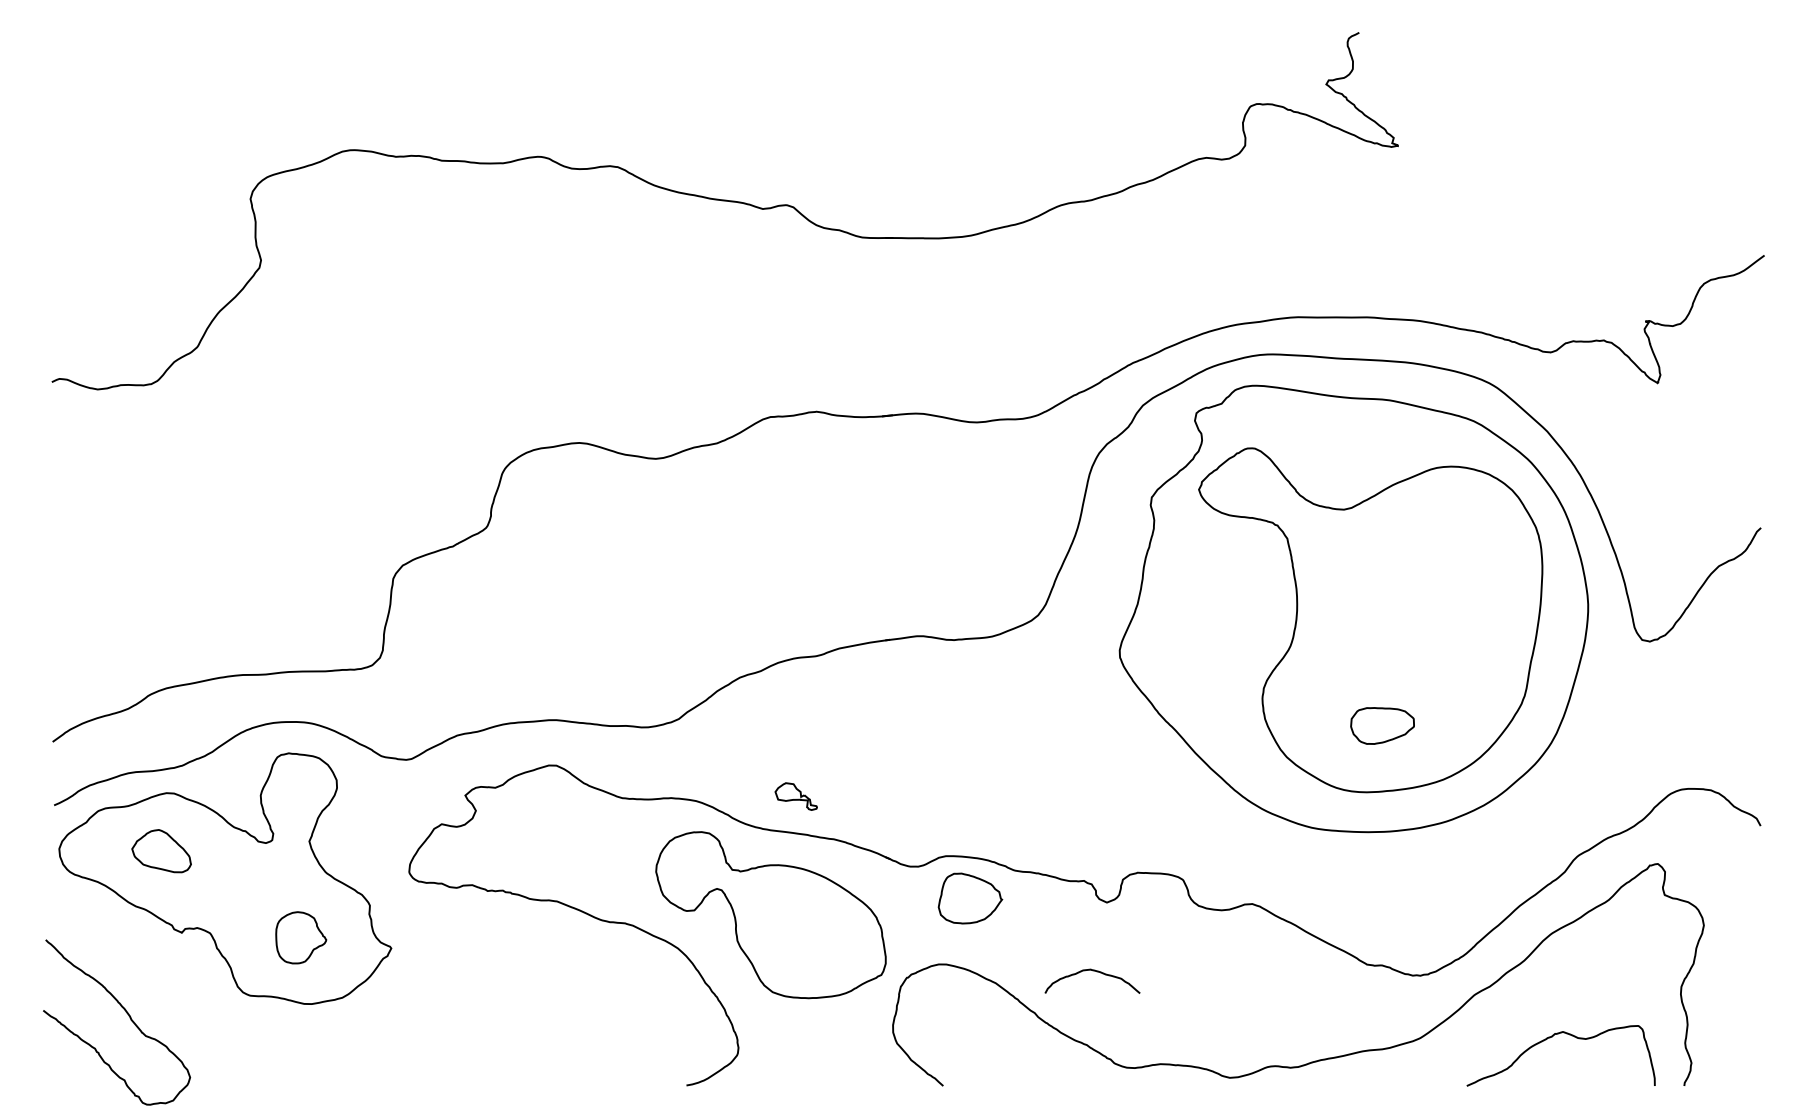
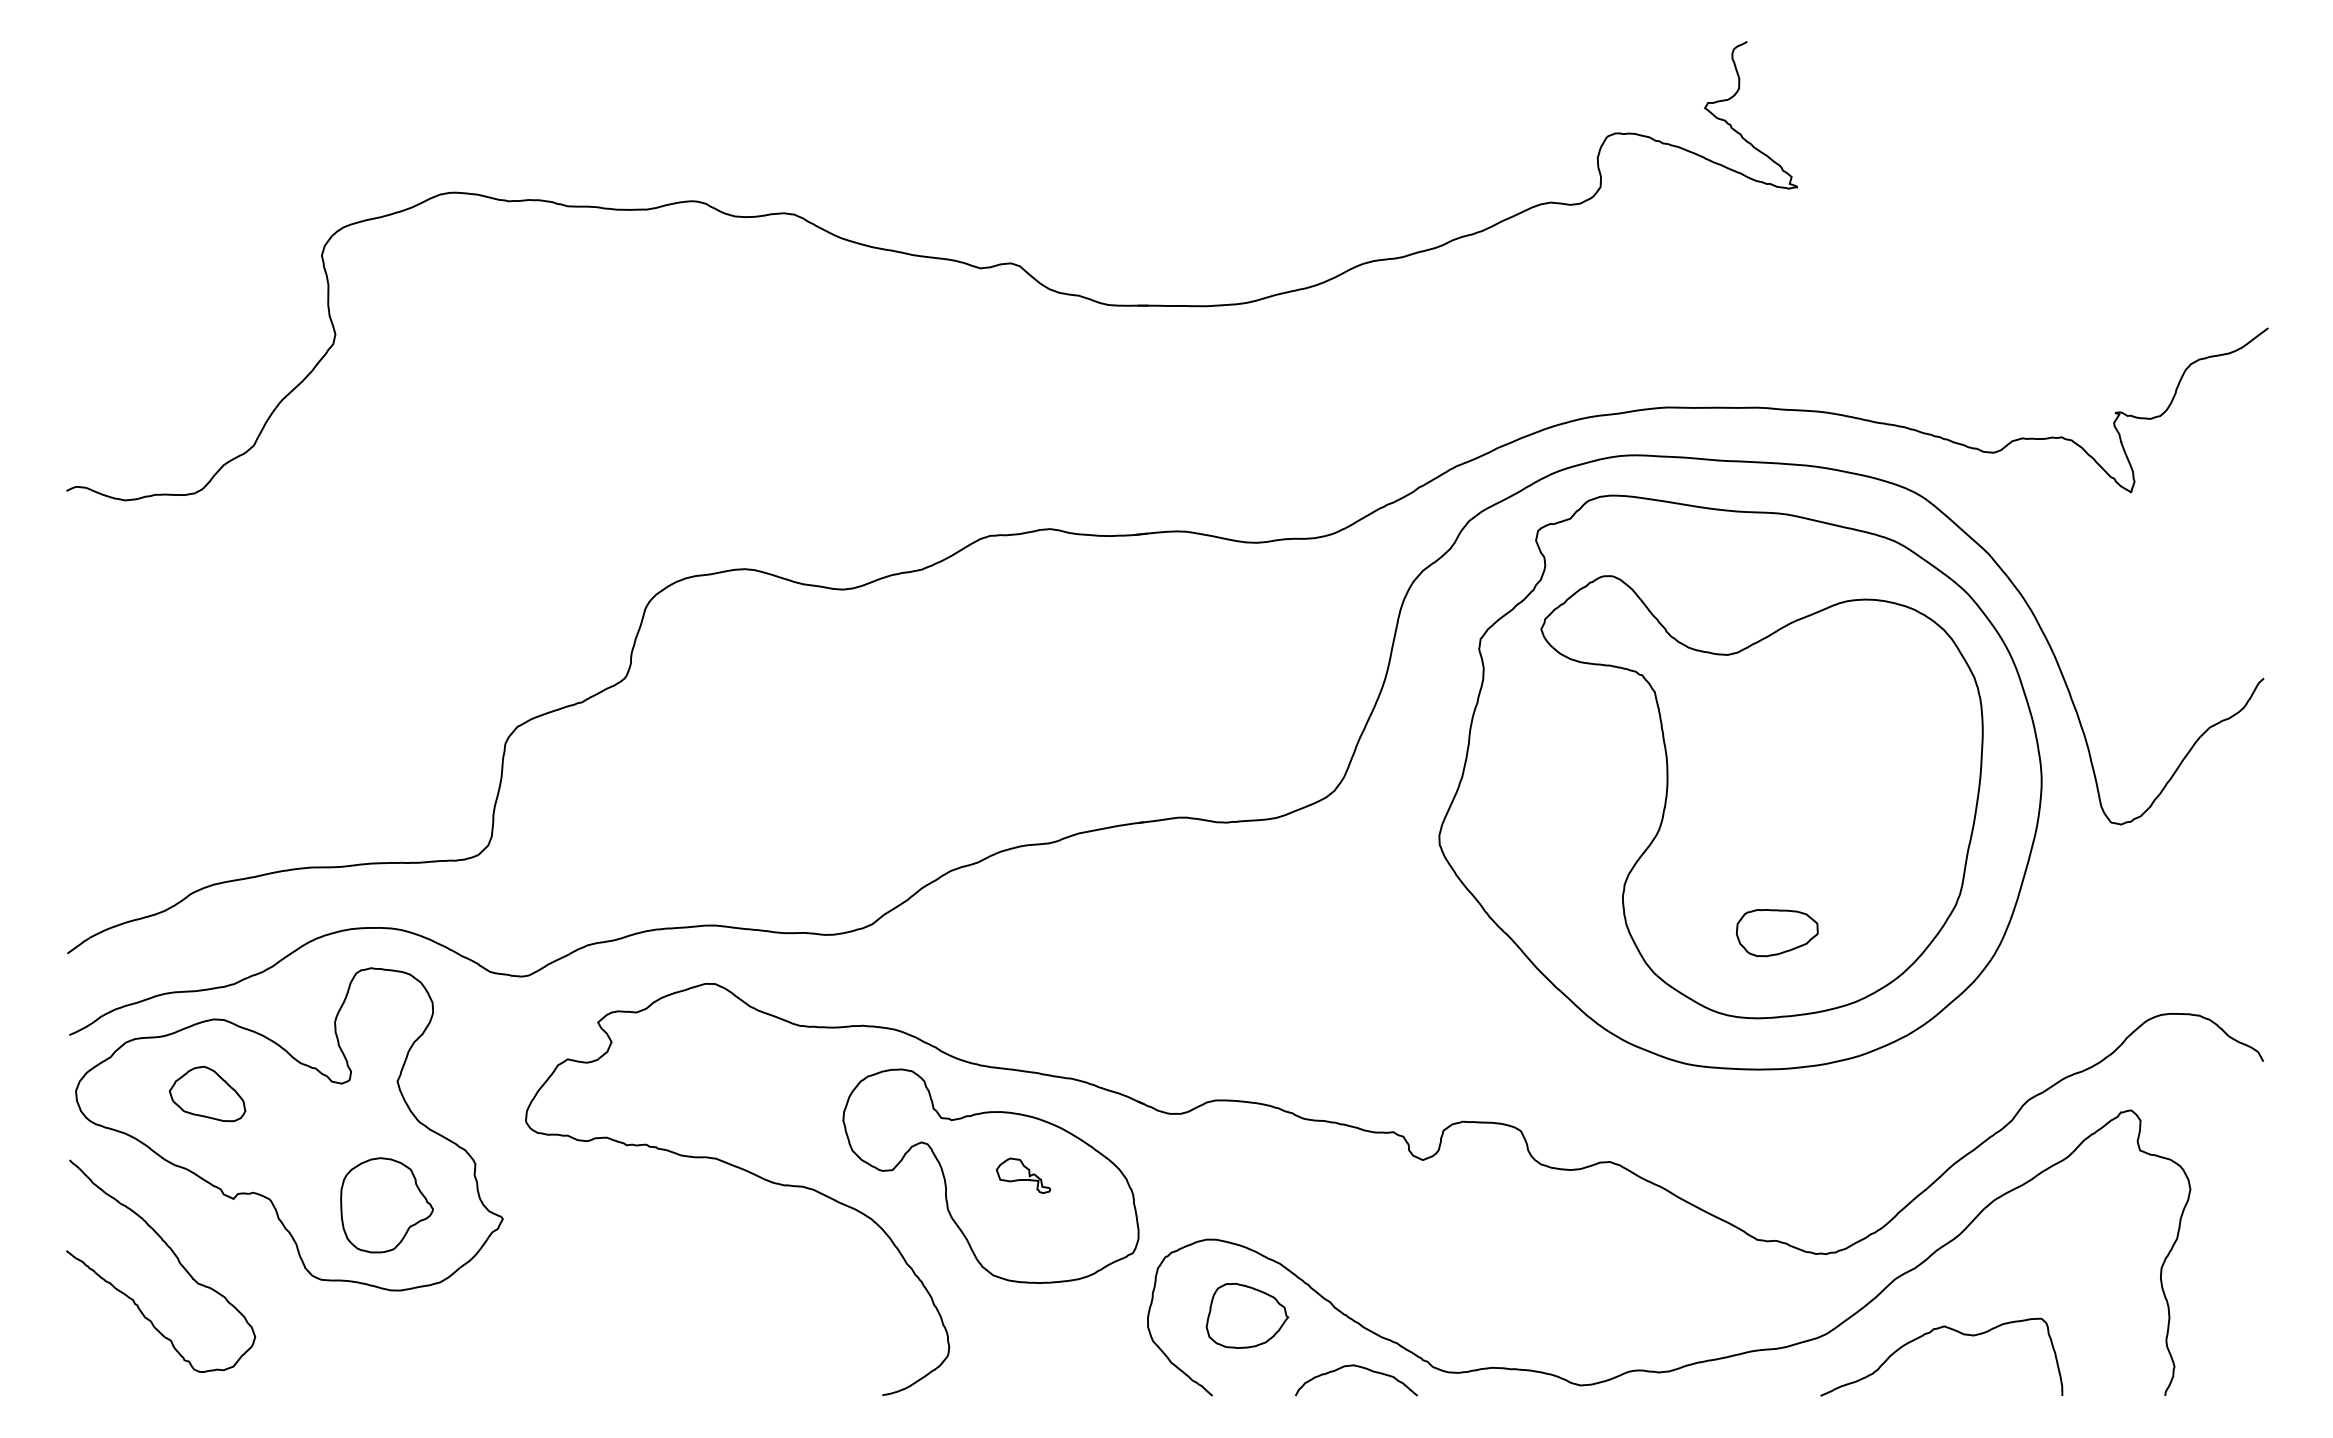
part: (796, 796) -> (1023, 1175), moved
part: (970, 898) -> (1247, 1315), moved
part: (300, 937) -> (386, 1205), size x1.43
curve: (1096, 972) -> (1361, 1368), moved
curve: (126, 1013) -> (173, 1254), moved
curve: (1552, 1037) -> (1930, 1333), moved

